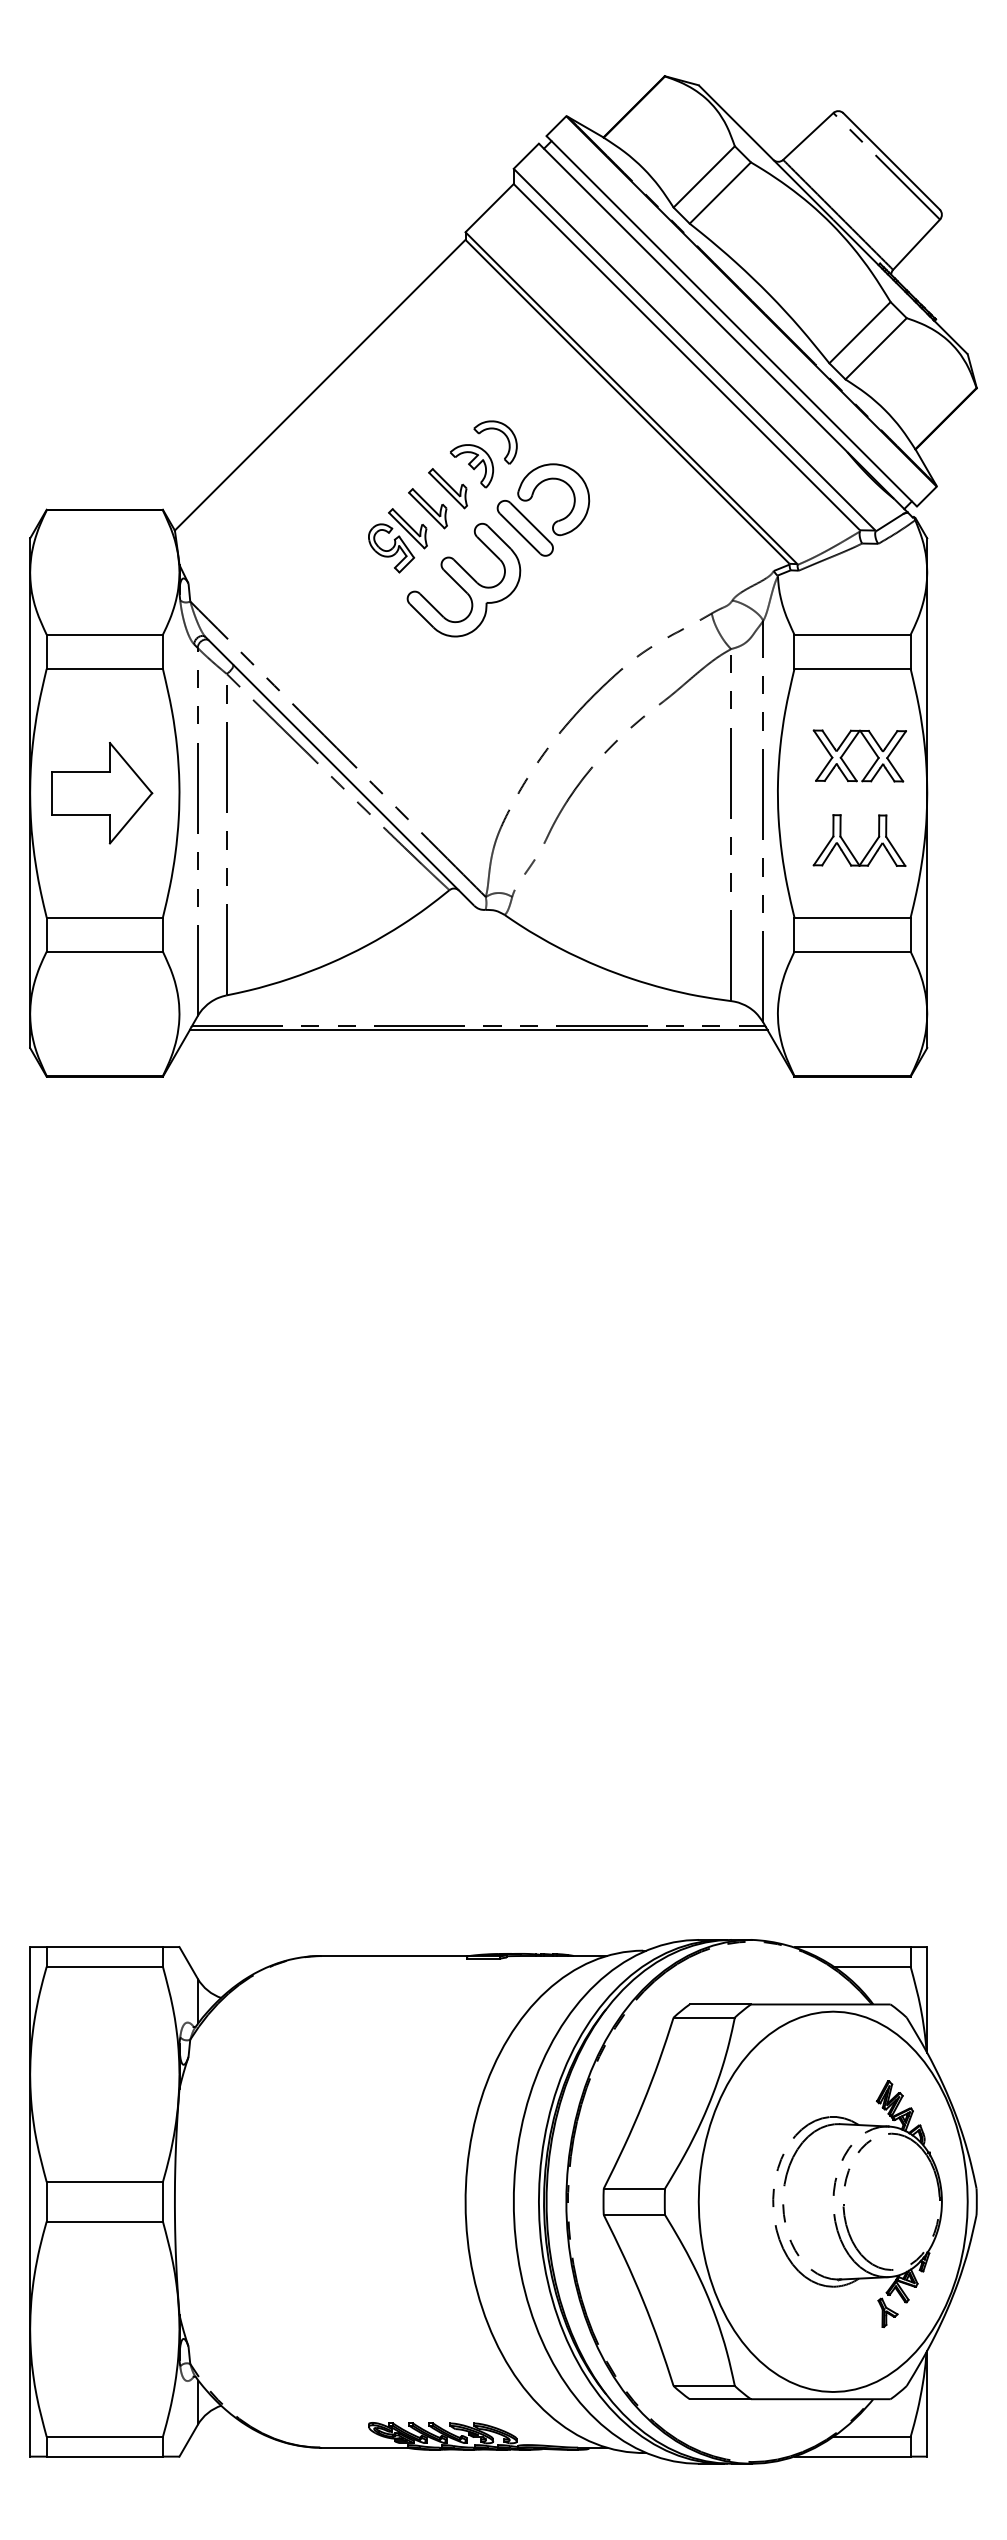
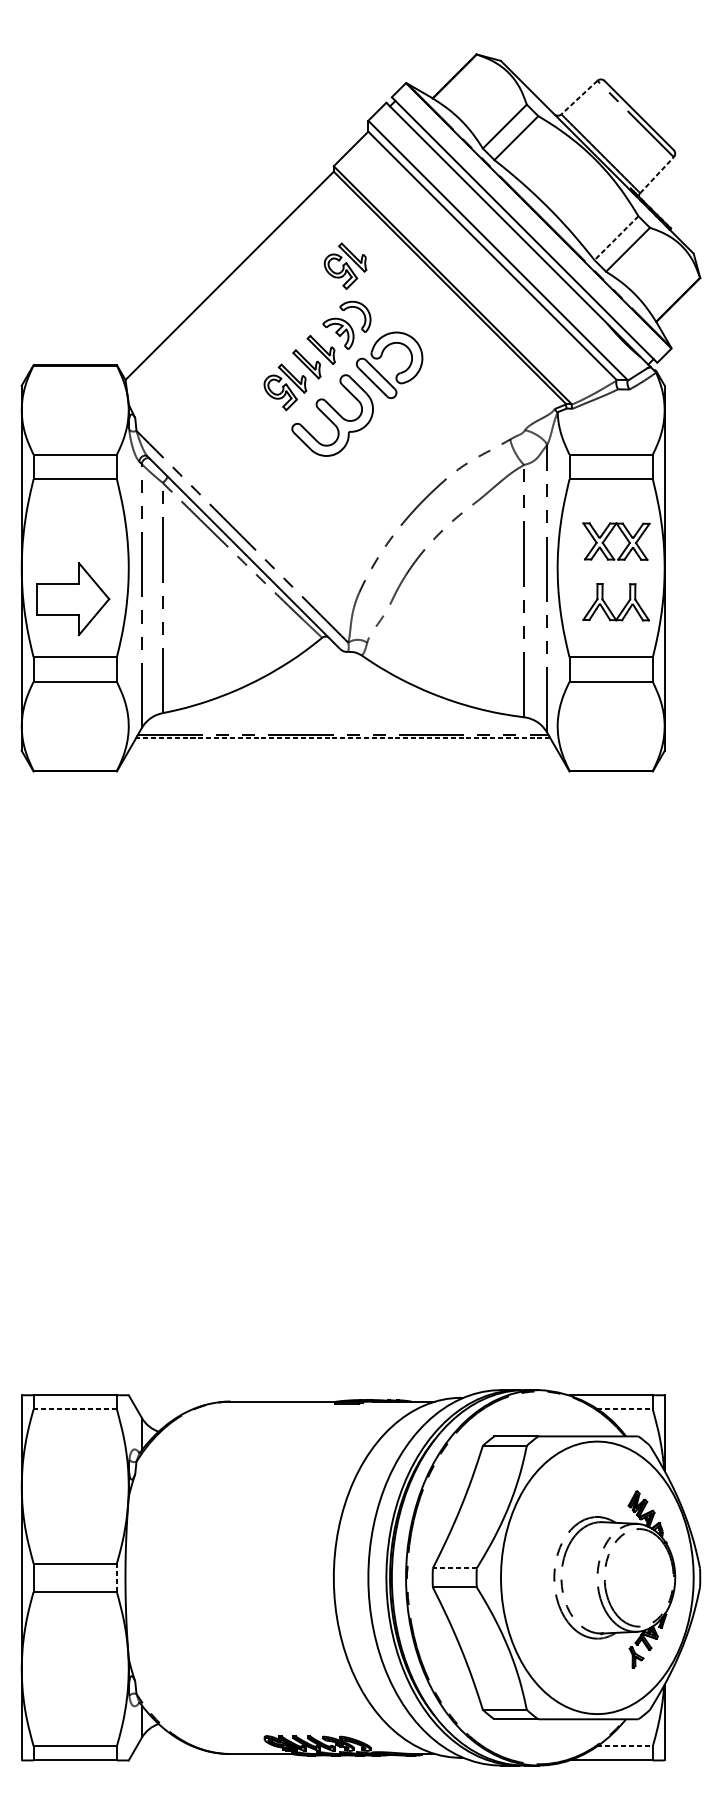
line: (807, 136) -> (578, 97), solid -> dashed
line: (916, 244) -> (656, 175), solid -> dashed
line: (859, 333) -> (616, 238), solid -> dashed
part: (481, 371) -> (345, 266), added
part: (102, 793) -> (73, 599), moved
line: (478, 1030) -> (343, 738), solid -> dashed
line: (104, 1966) -> (75, 1409), solid -> dashed
line: (871, 1966) -> (624, 1409), solid -> dashed
line: (634, 2188) -> (454, 1568), solid -> dashed
line: (162, 2201) -> (116, 1577), solid -> dashed
line: (871, 2436) -> (624, 1746), solid -> dashed

